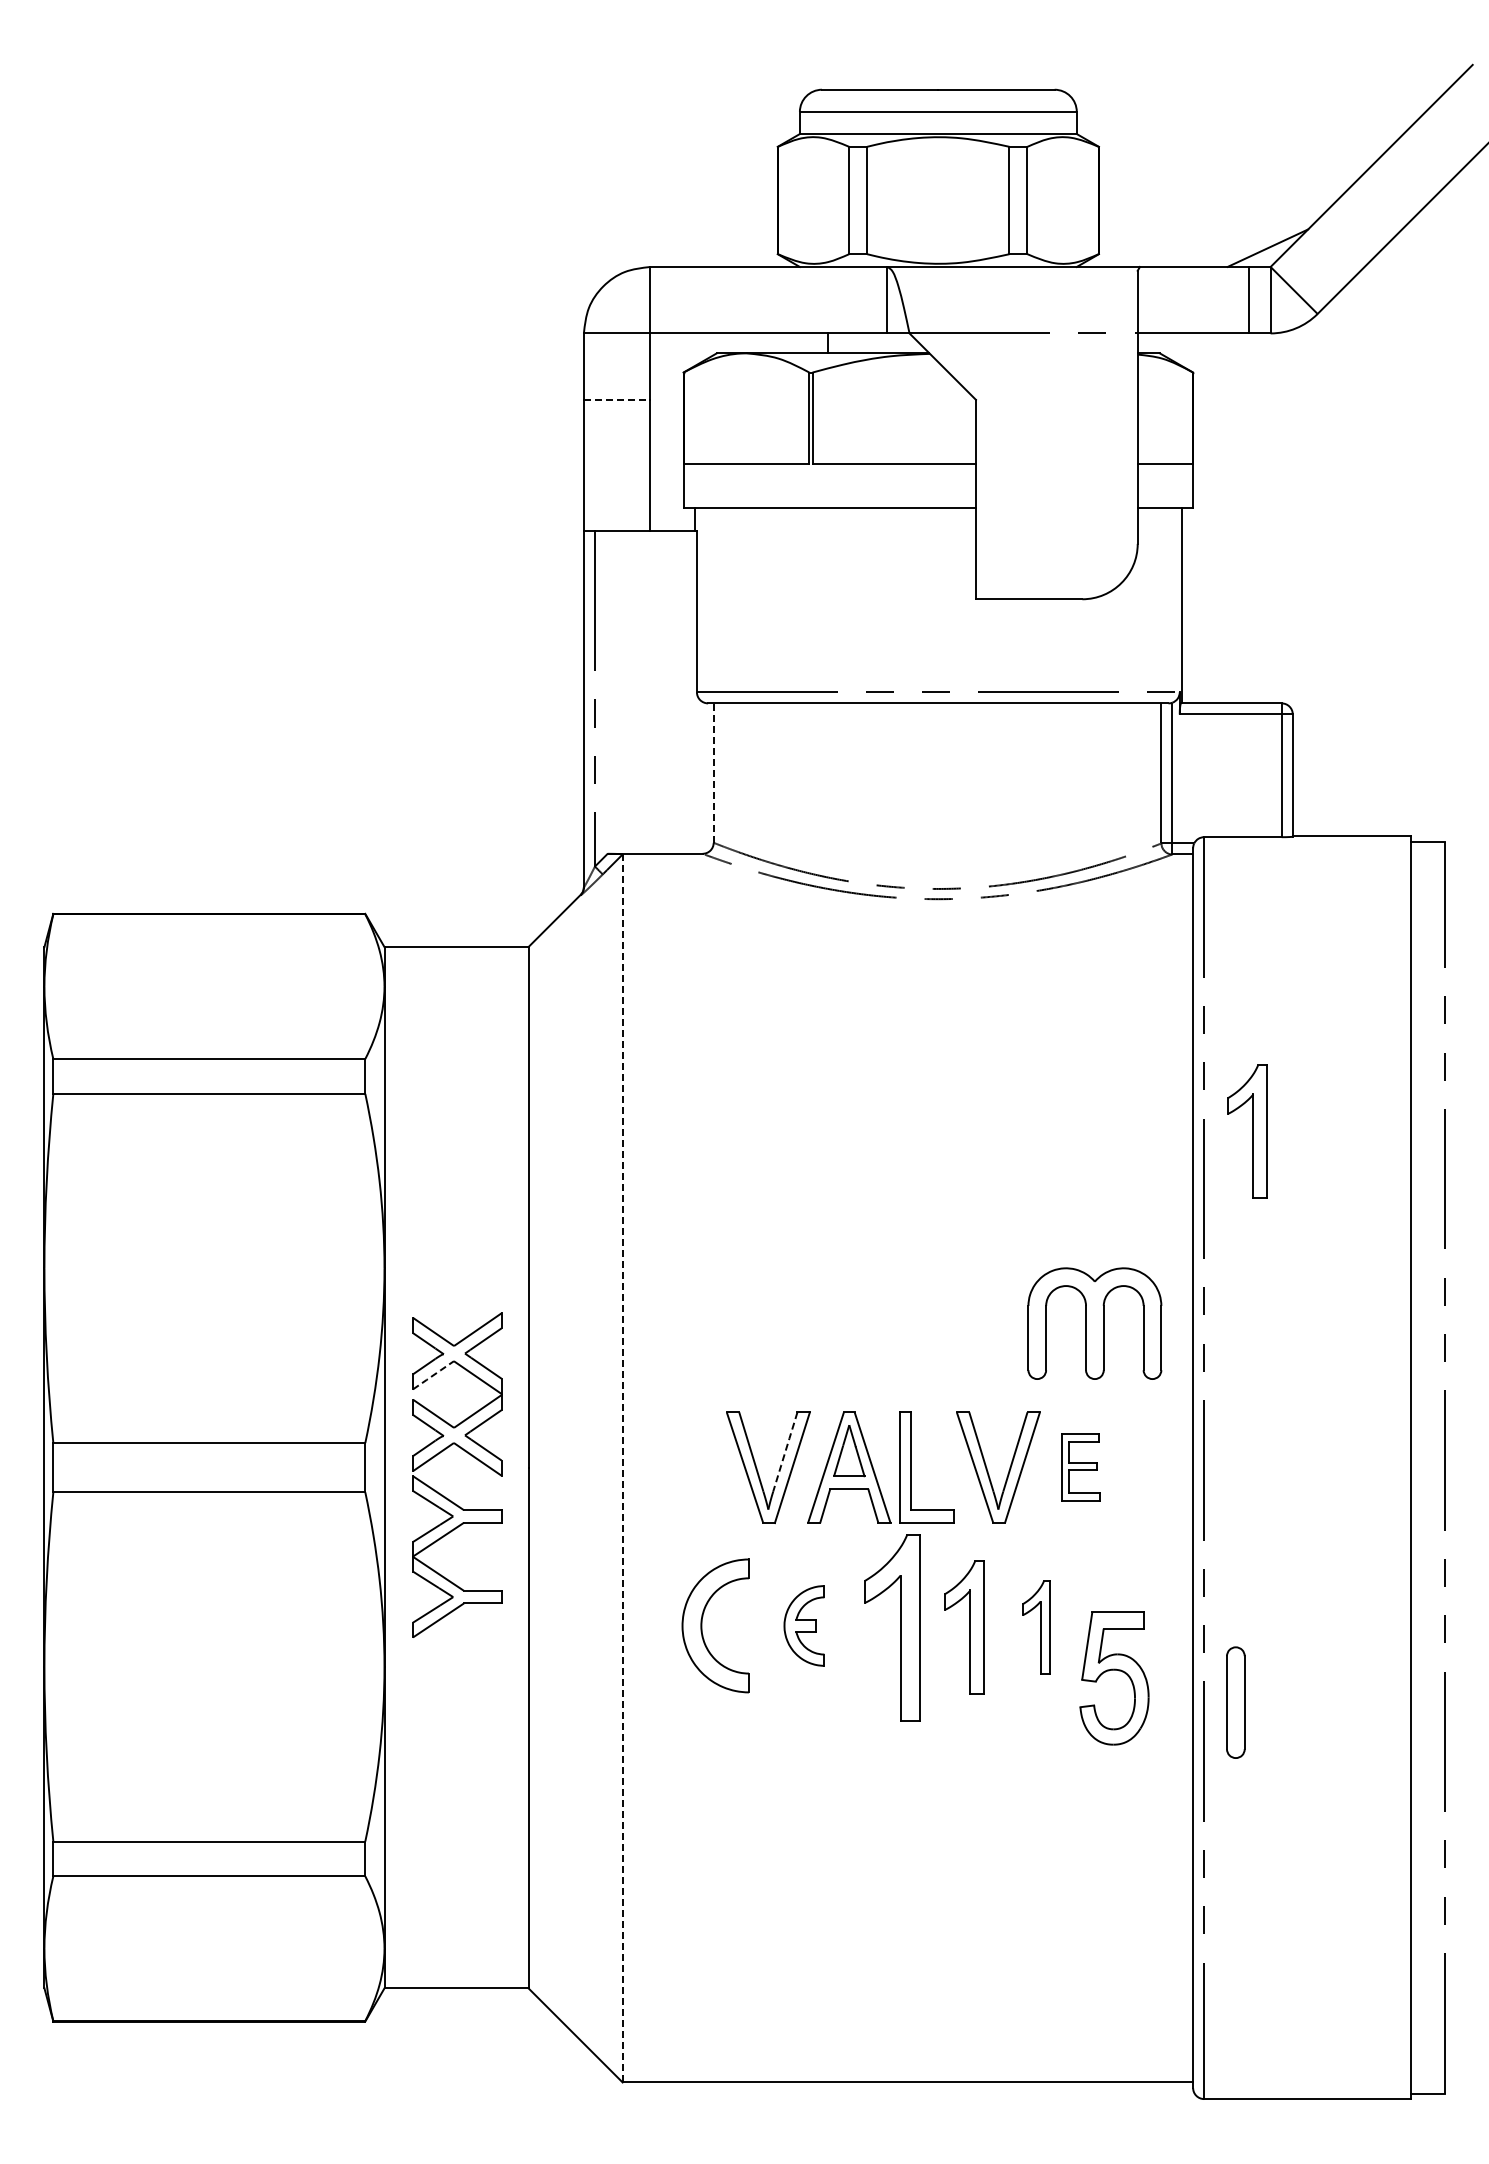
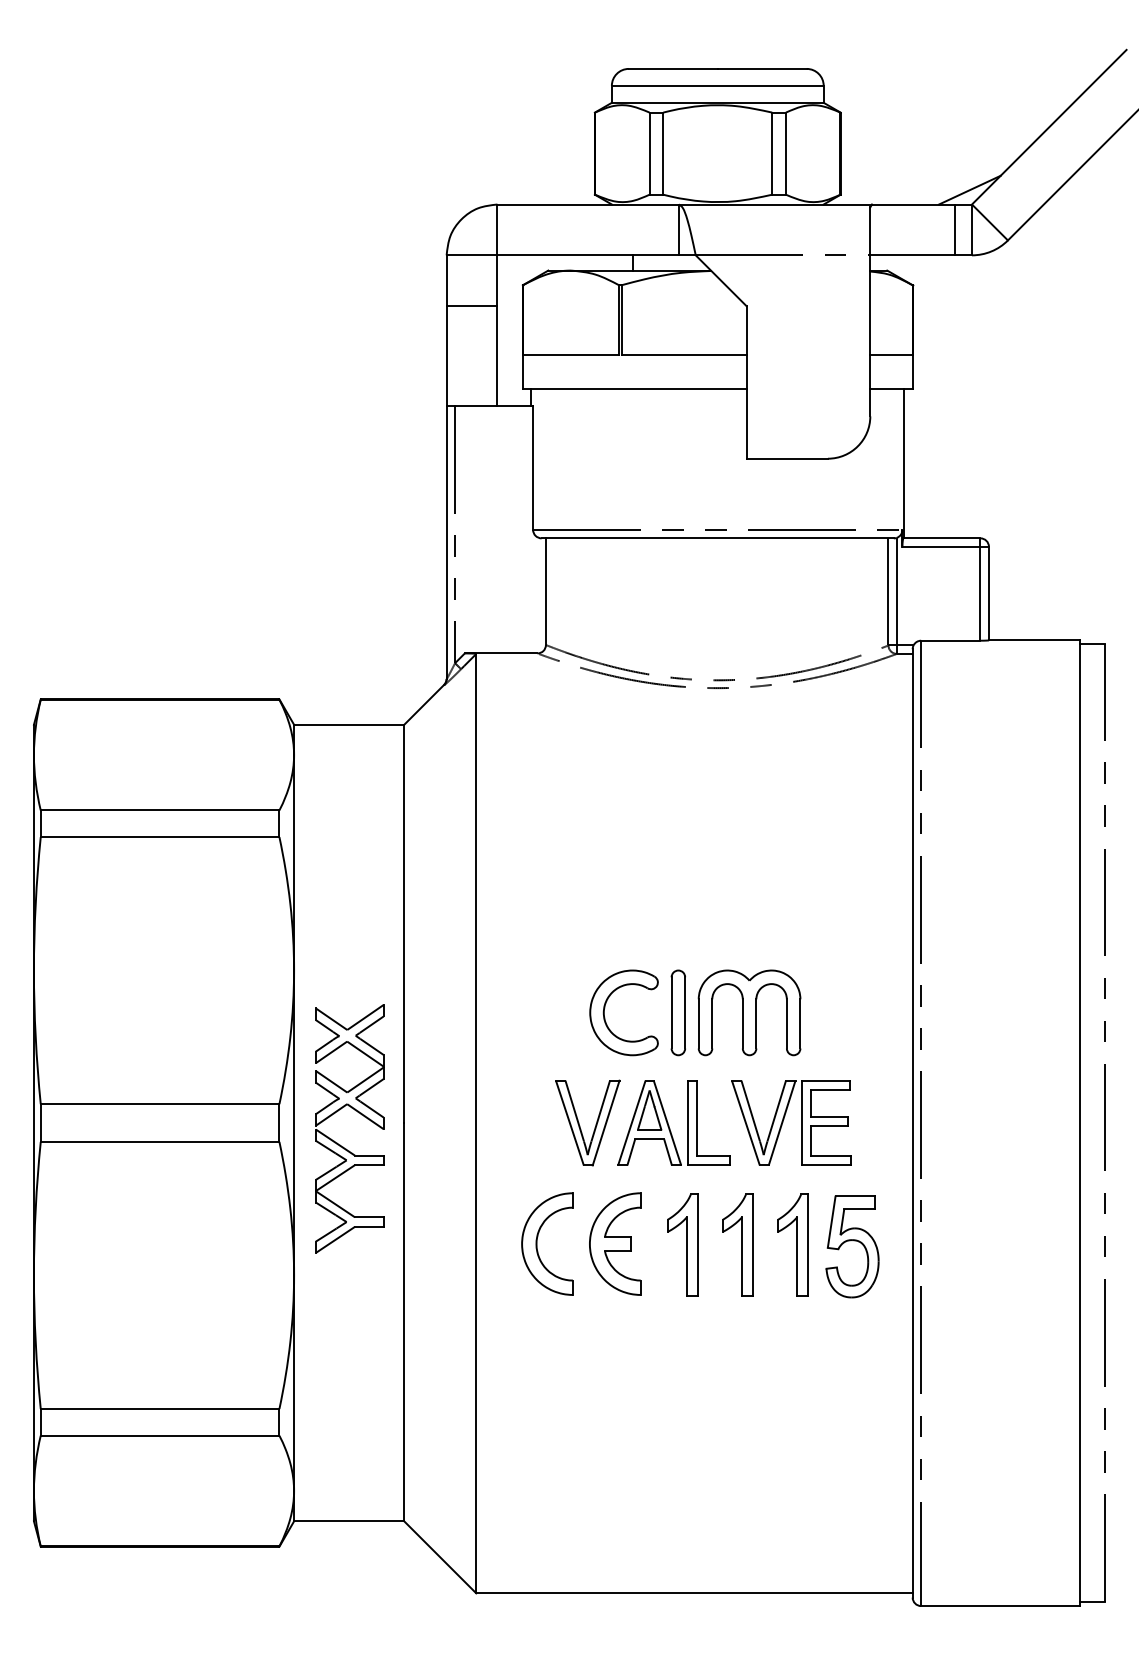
line: (617, 399) -> (472, 305), dashed -> solid
line: (713, 773) -> (545, 591), dashed -> solid
part: (1247, 1131) -> (954, 865), removed
part: (790, 1323) -> (604, 1012), added
part: (1094, 1323) -> (749, 1012), moved
line: (433, 1375) -> (331, 1052), dashed -> solid
line: (785, 1451) -> (600, 1110), dashed -> solid
part: (1080, 1467) -> (826, 1122), size x1.67
line: (622, 1468) -> (476, 1123), dashed -> solid
part: (804, 1625) -> (615, 1243), size x1.67
part: (892, 1627) -> (682, 1245), size x0.71
part: (1036, 1627) -> (792, 1245), size x1.43
part: (1114, 1670) -> (852, 1240), moved
part: (1235, 1702) -> (678, 1012), moved

